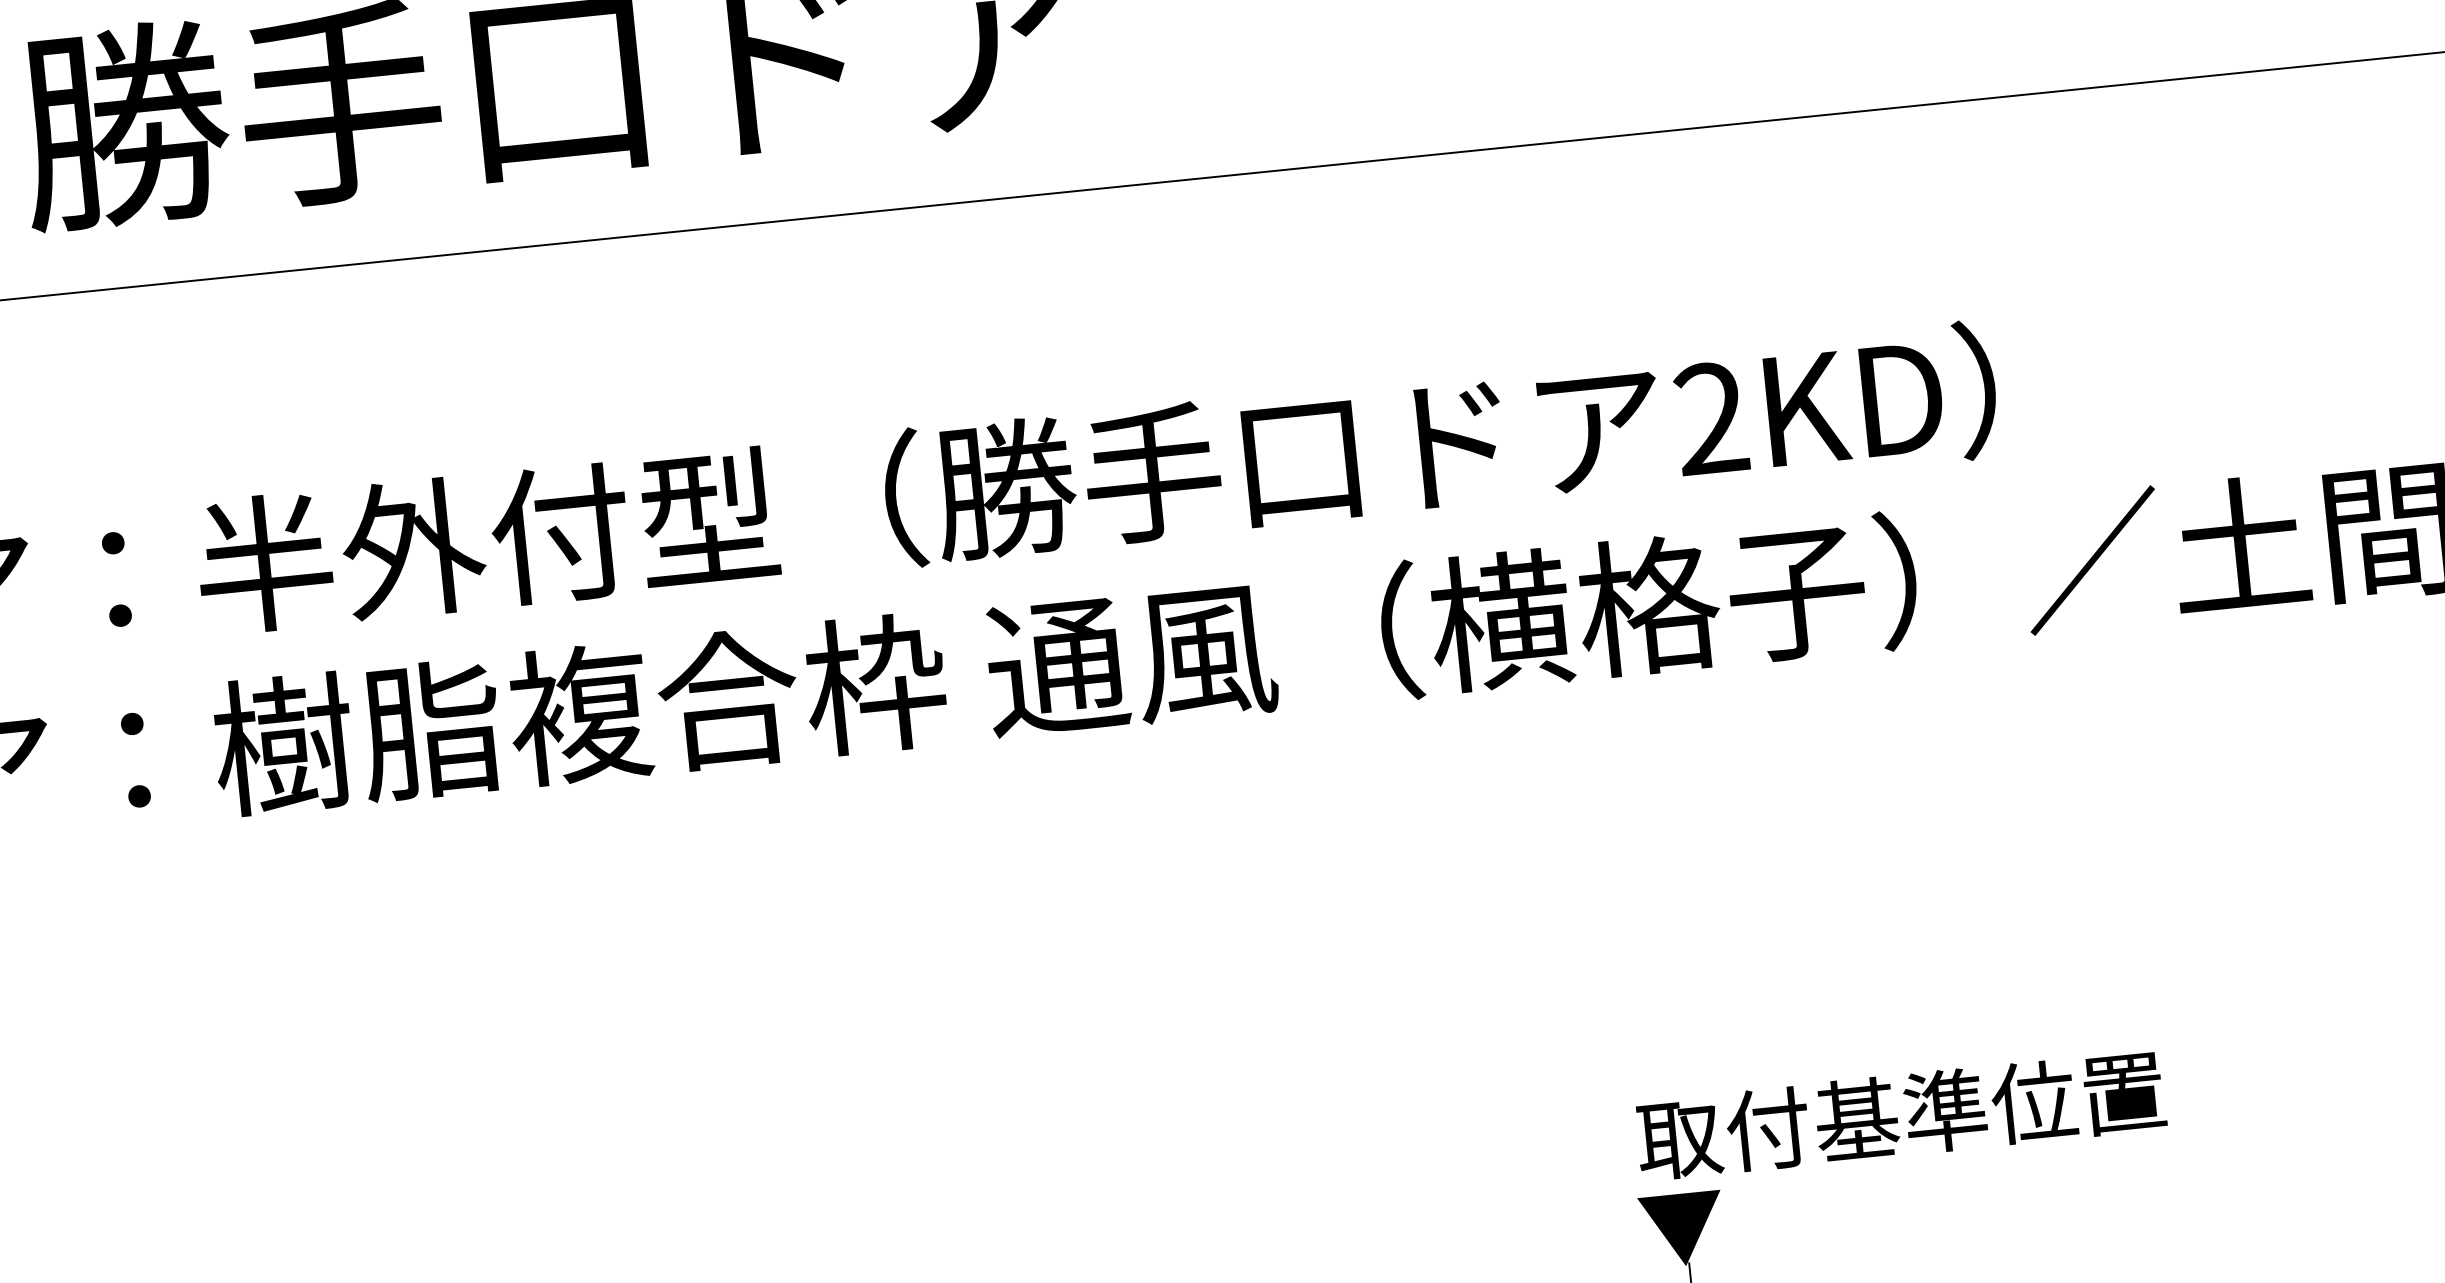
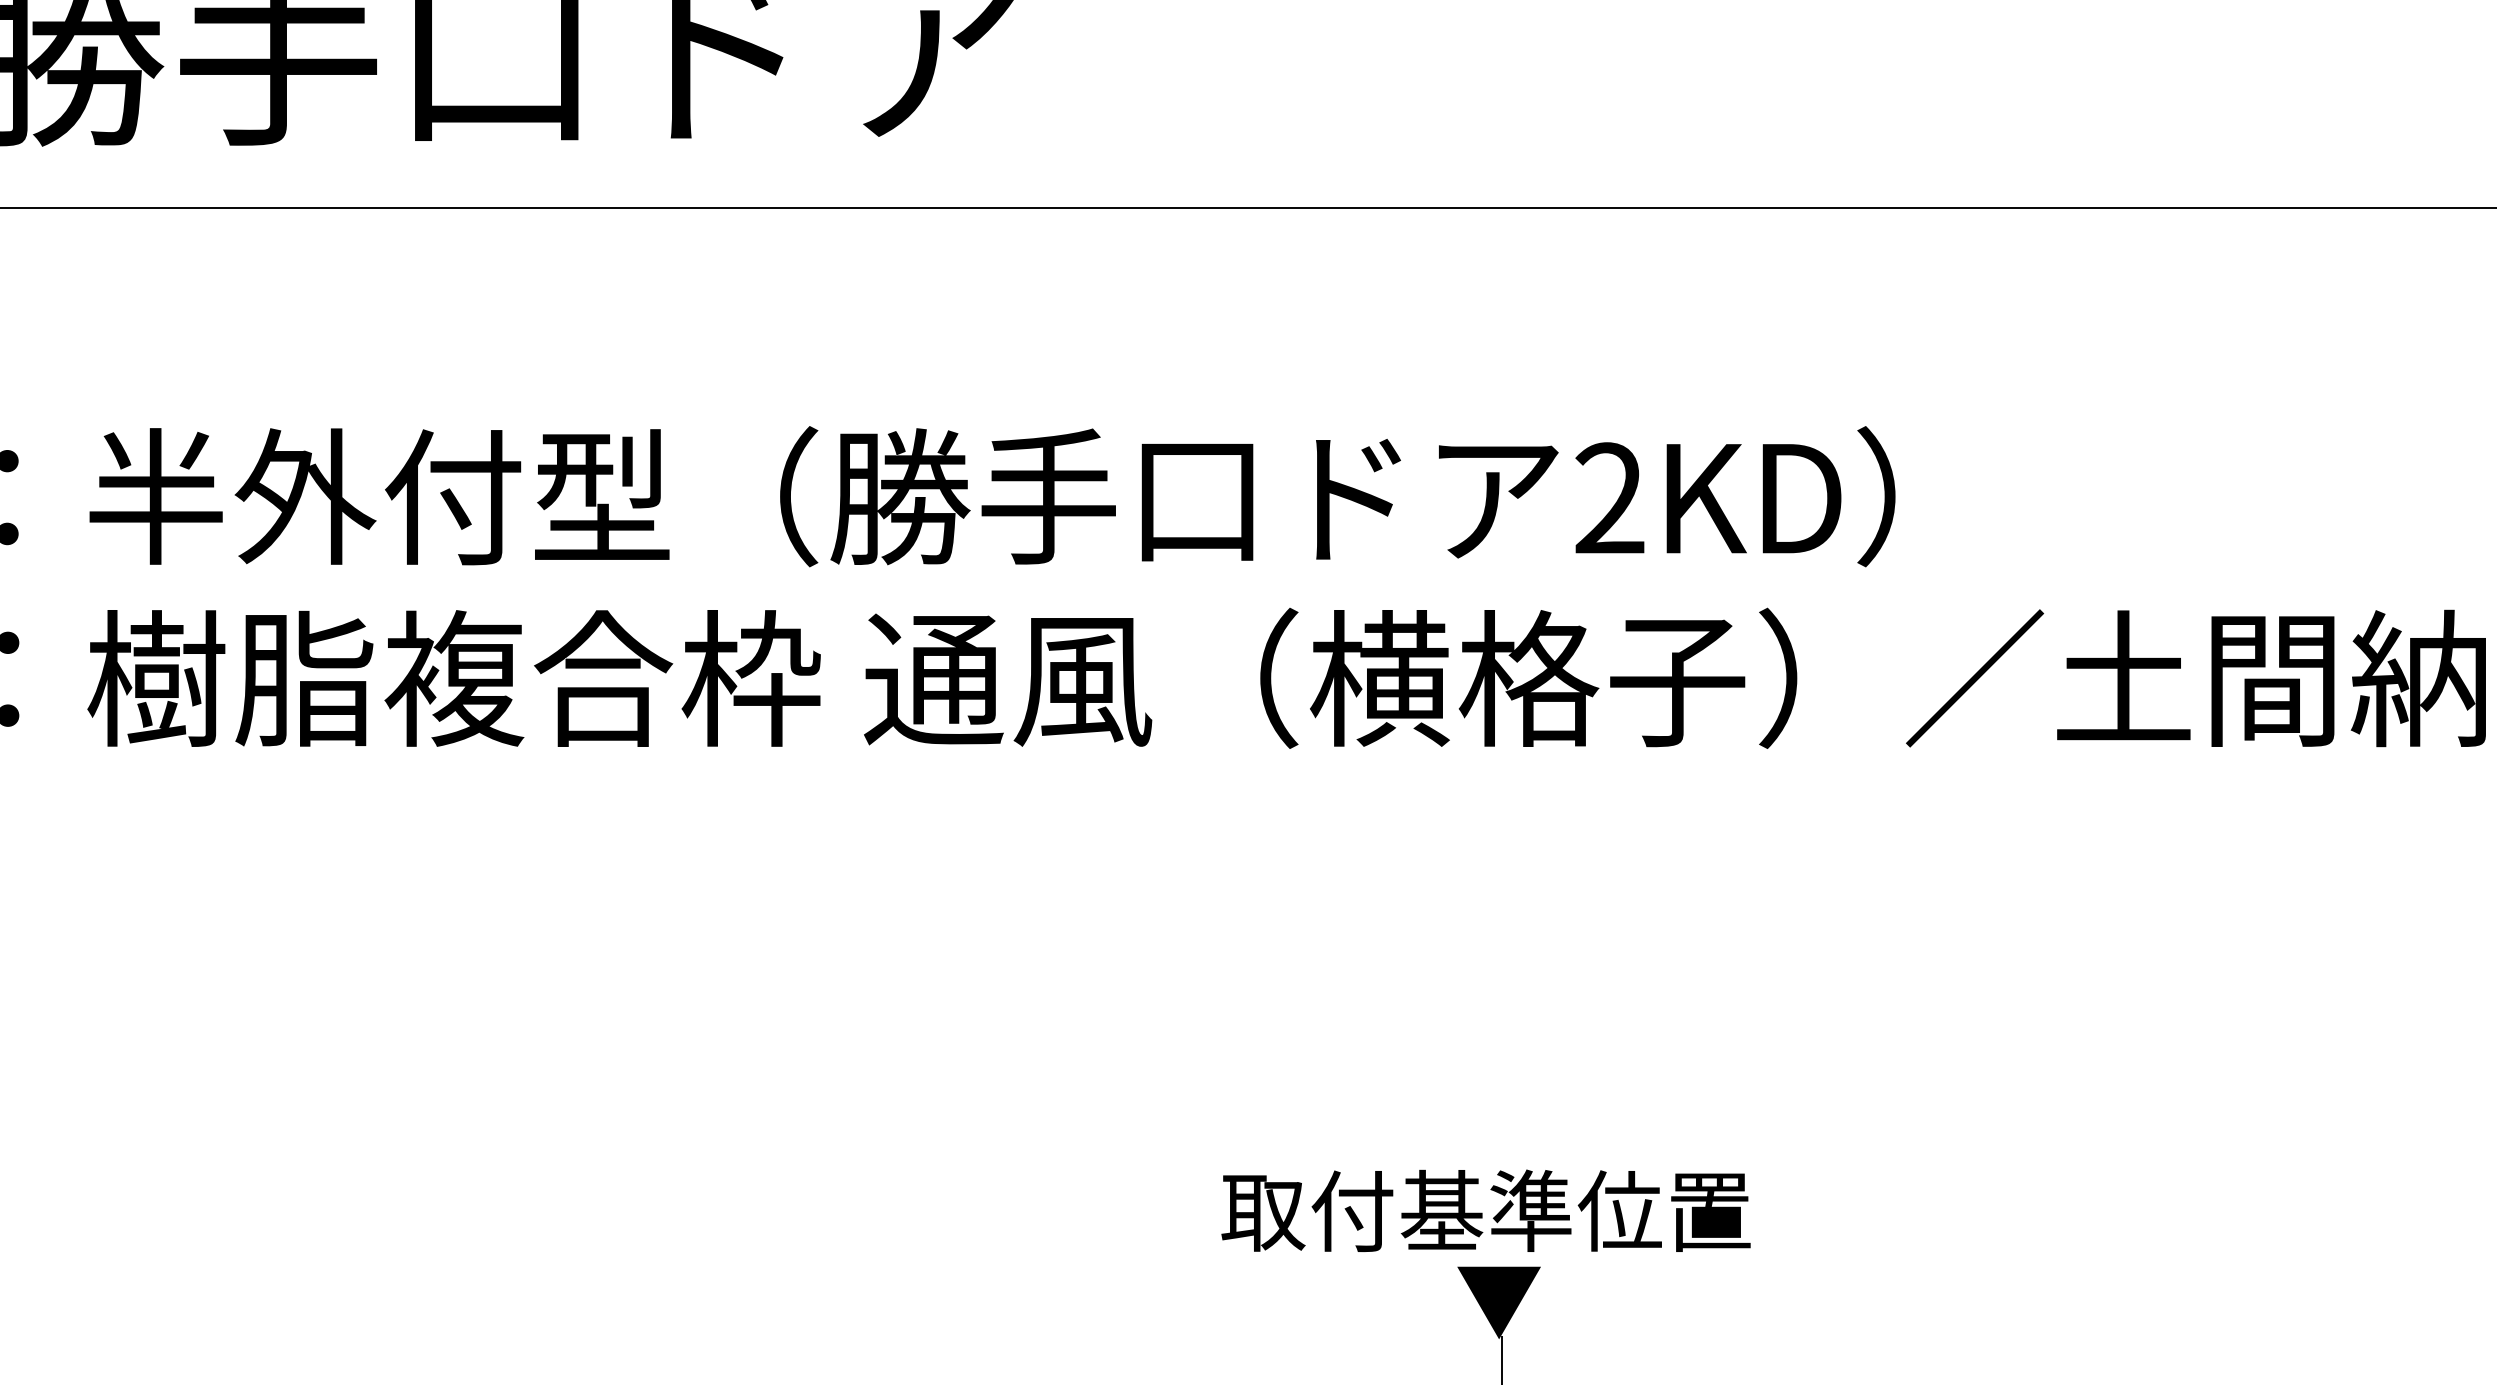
text: (1900, 1114) -> (1485, 1210), moved

